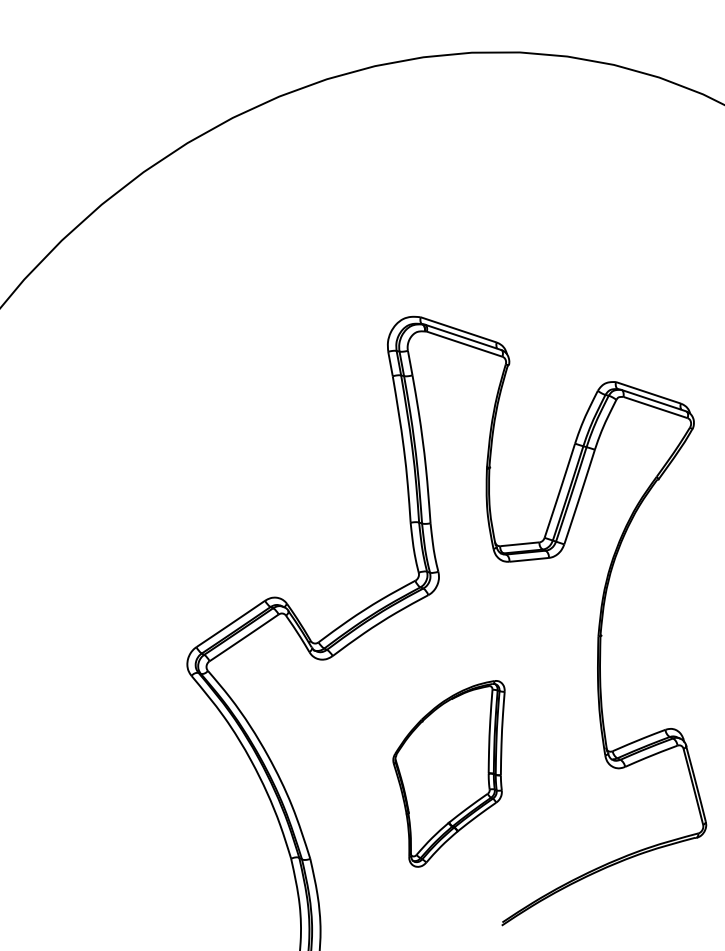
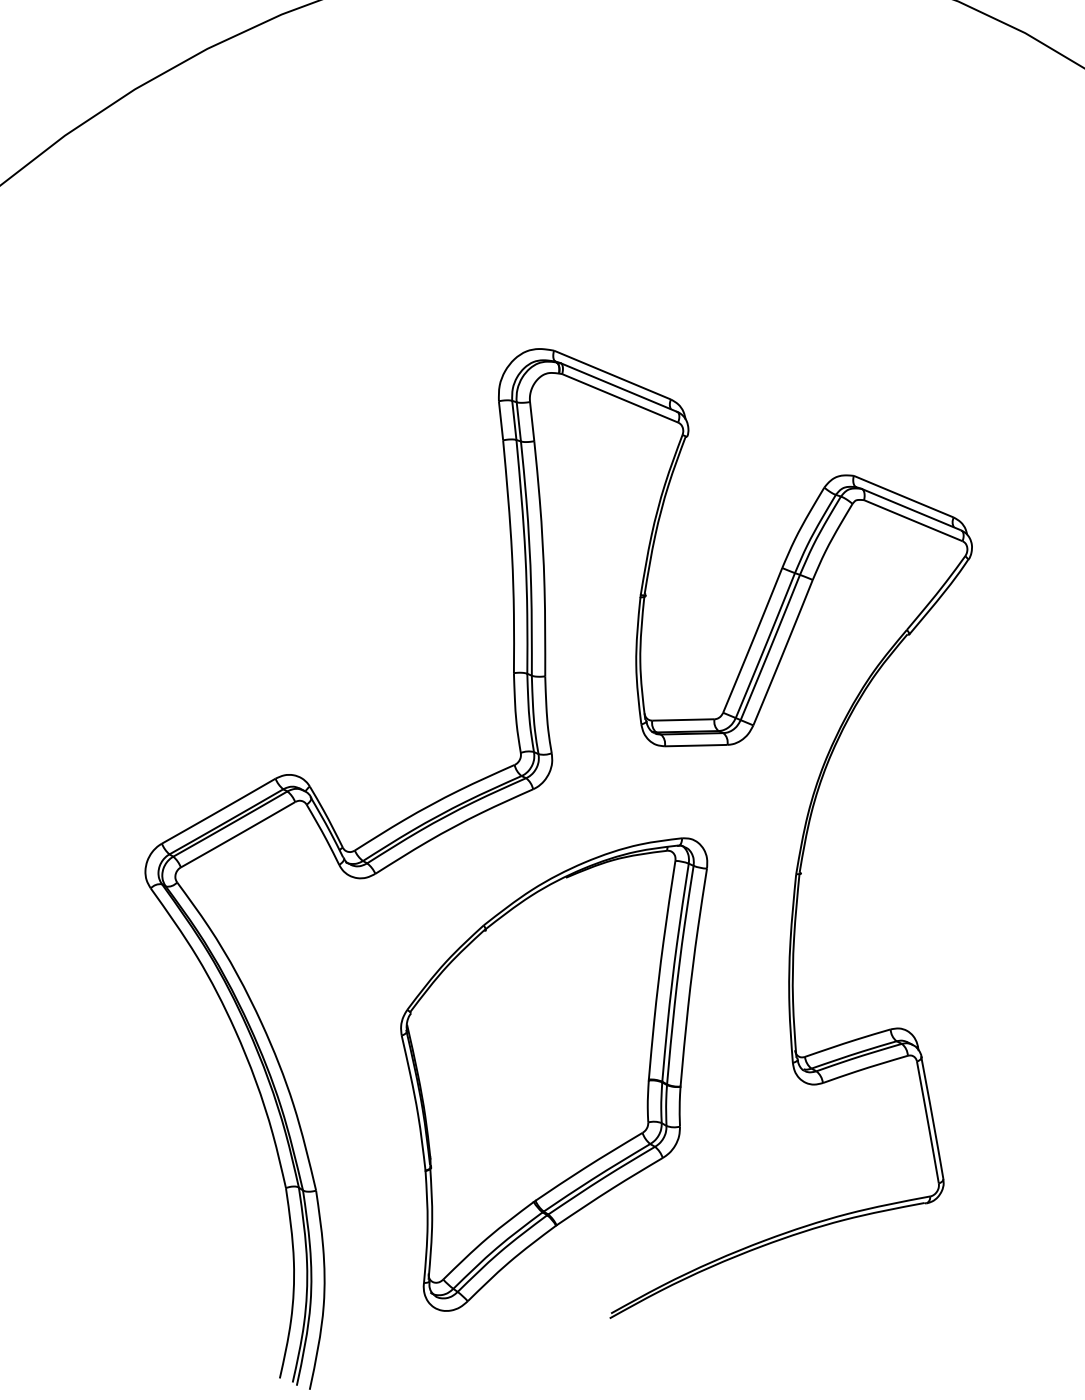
part: (448, 773) -> (543, 1072), size x1.67

